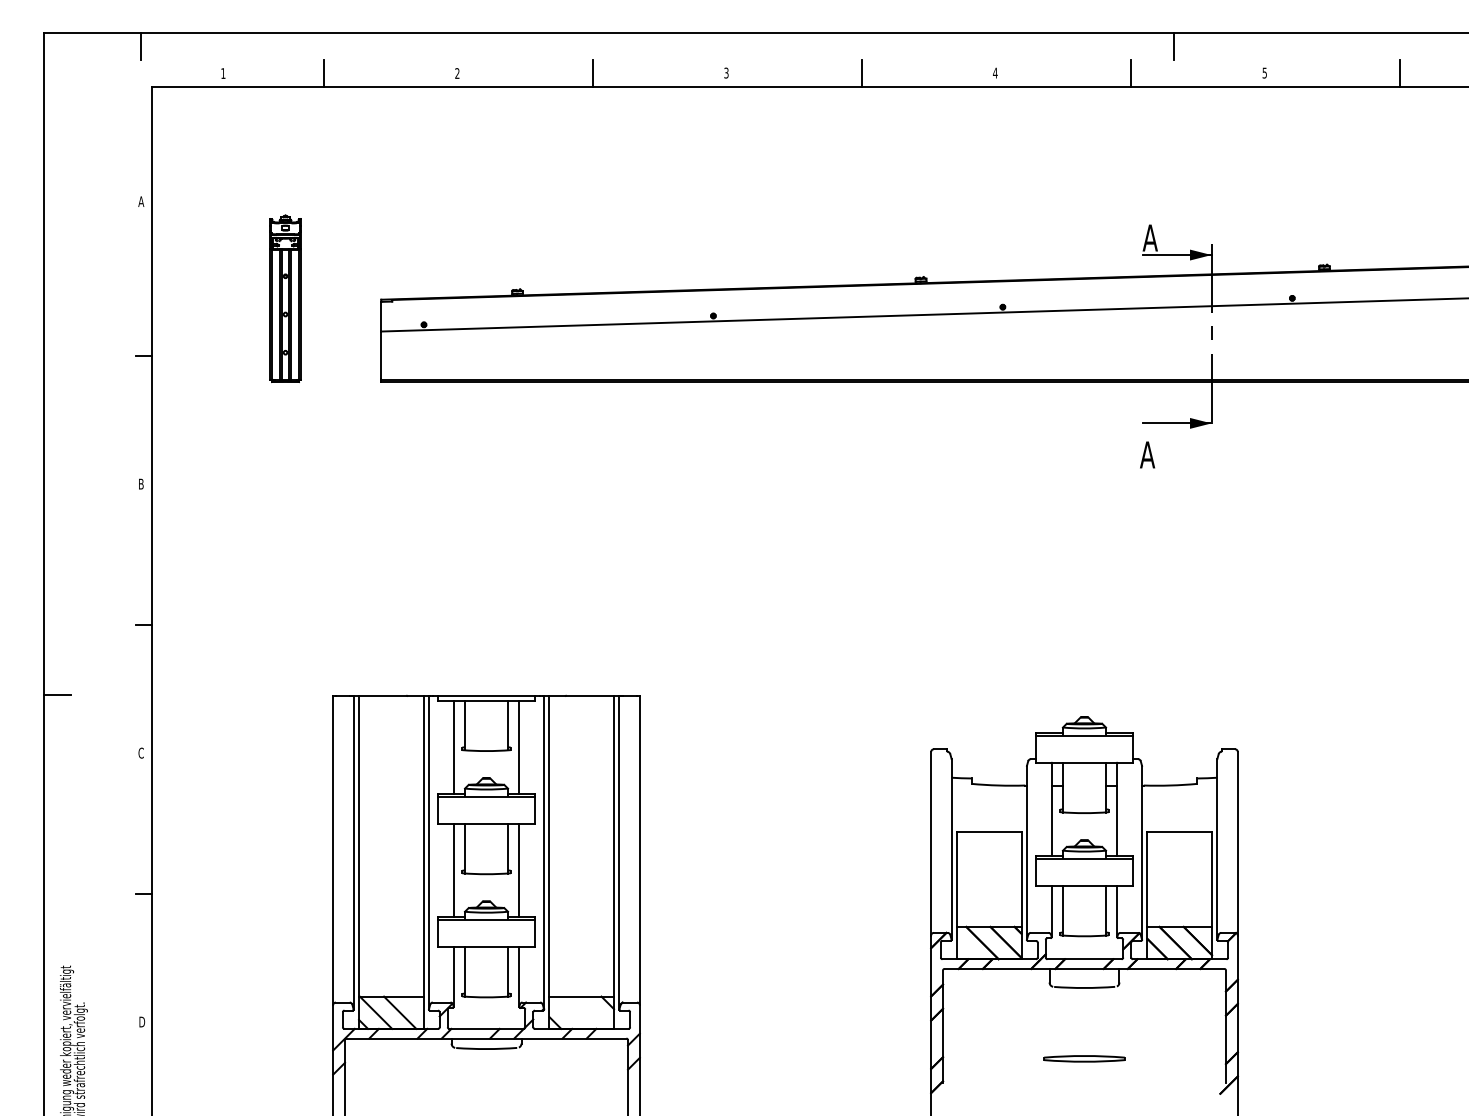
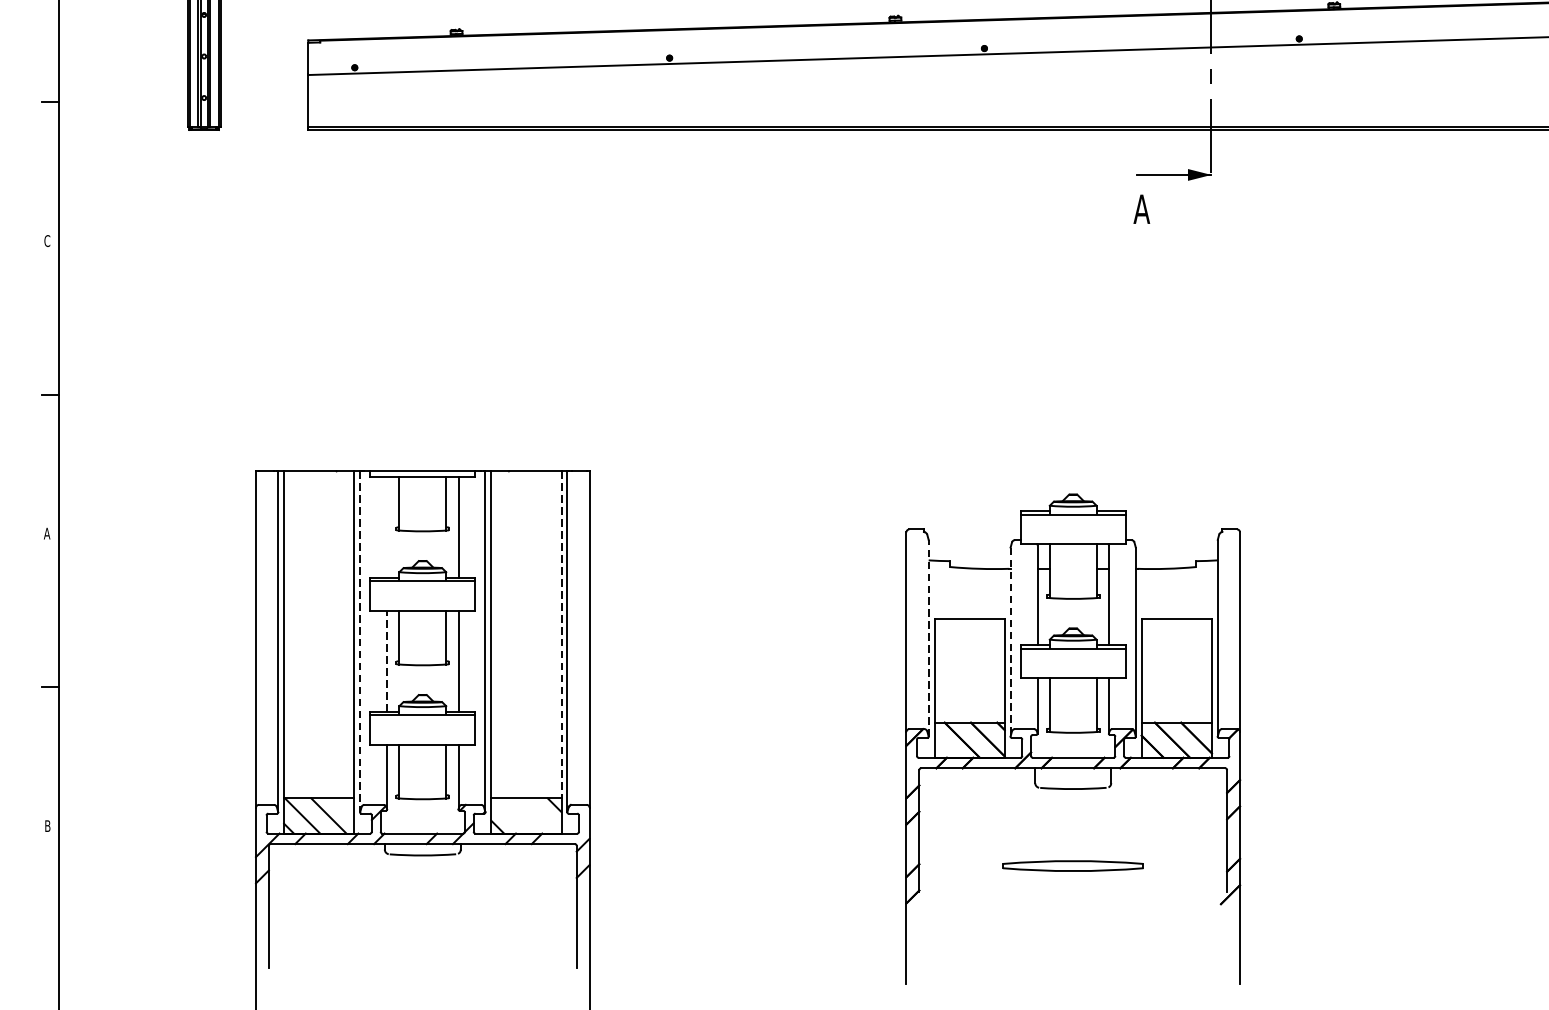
text: (140, 483) -> (46, 240), B -> C
line: (453, 746) -> (386, 526), removed
text: (141, 752) -> (47, 532), C -> A
line: (614, 846) -> (562, 635), solid -> dashed
line: (951, 848) -> (928, 637), solid -> dashed
line: (428, 852) -> (359, 641), solid -> dashed
line: (1026, 853) -> (1010, 642), solid -> dashed
line: (453, 869) -> (386, 660), solid -> dashed
text: (142, 1021) -> (48, 825), D -> B
part: (1084, 1058) -> (1073, 865), size x1.6

